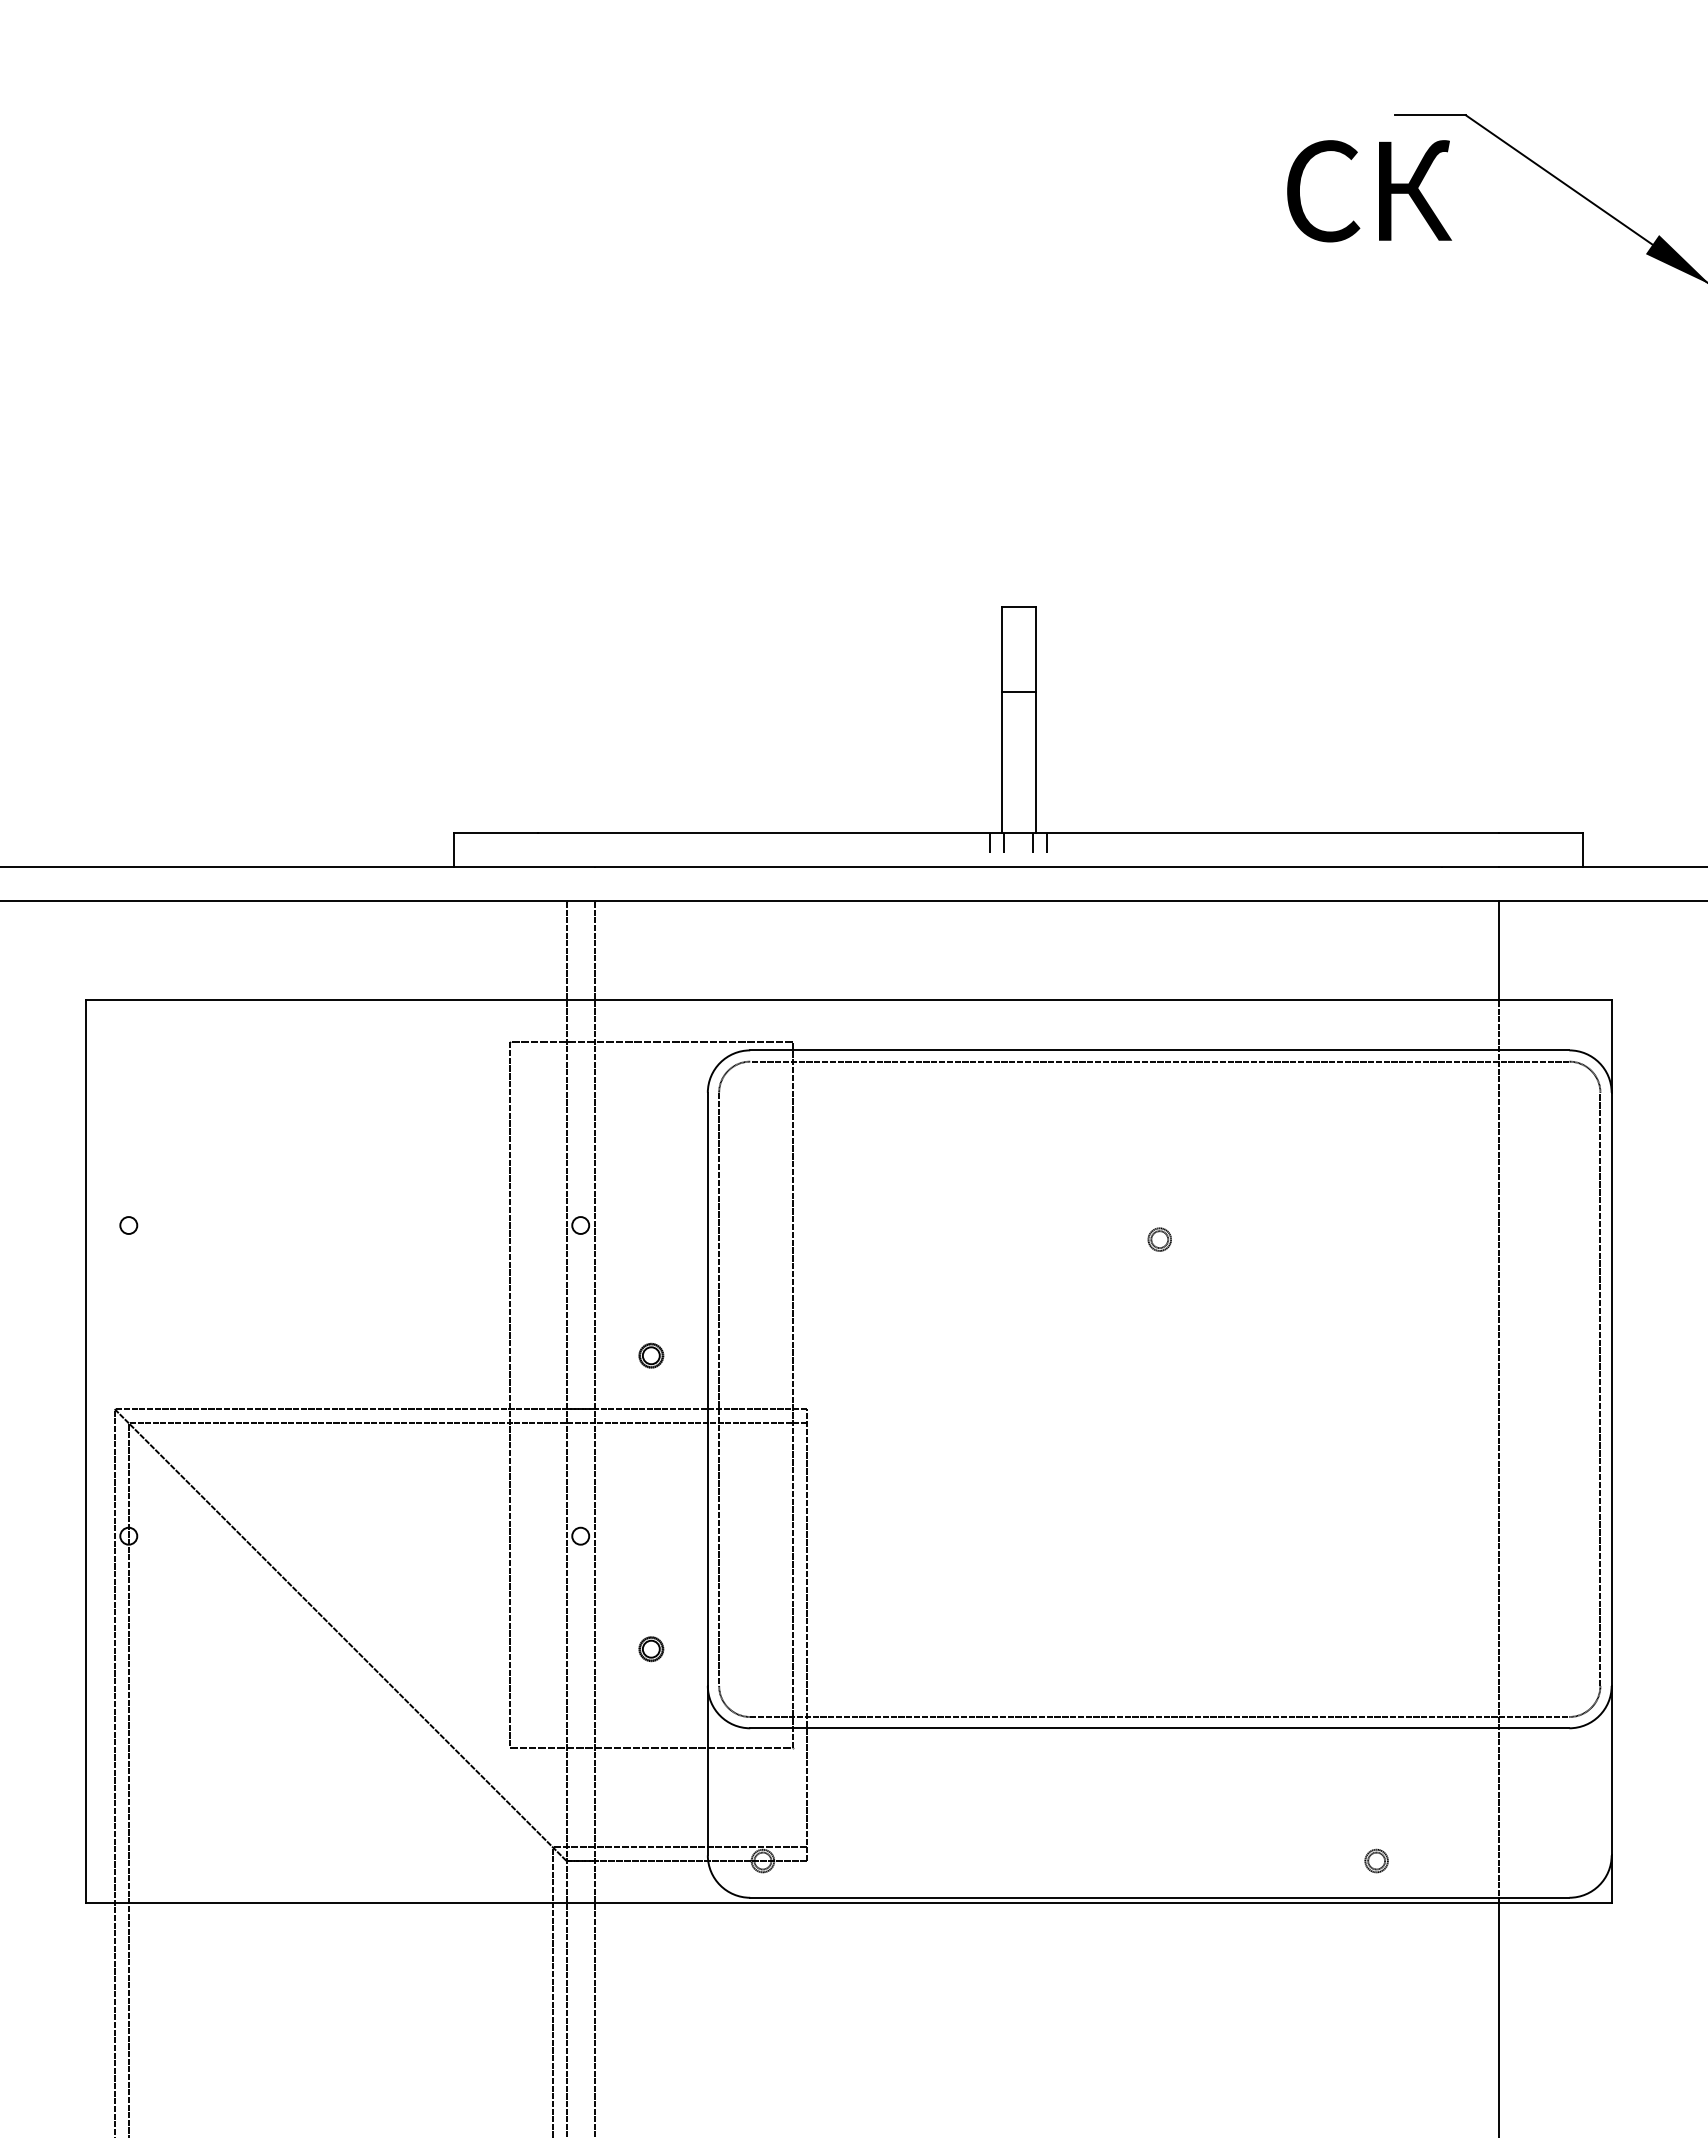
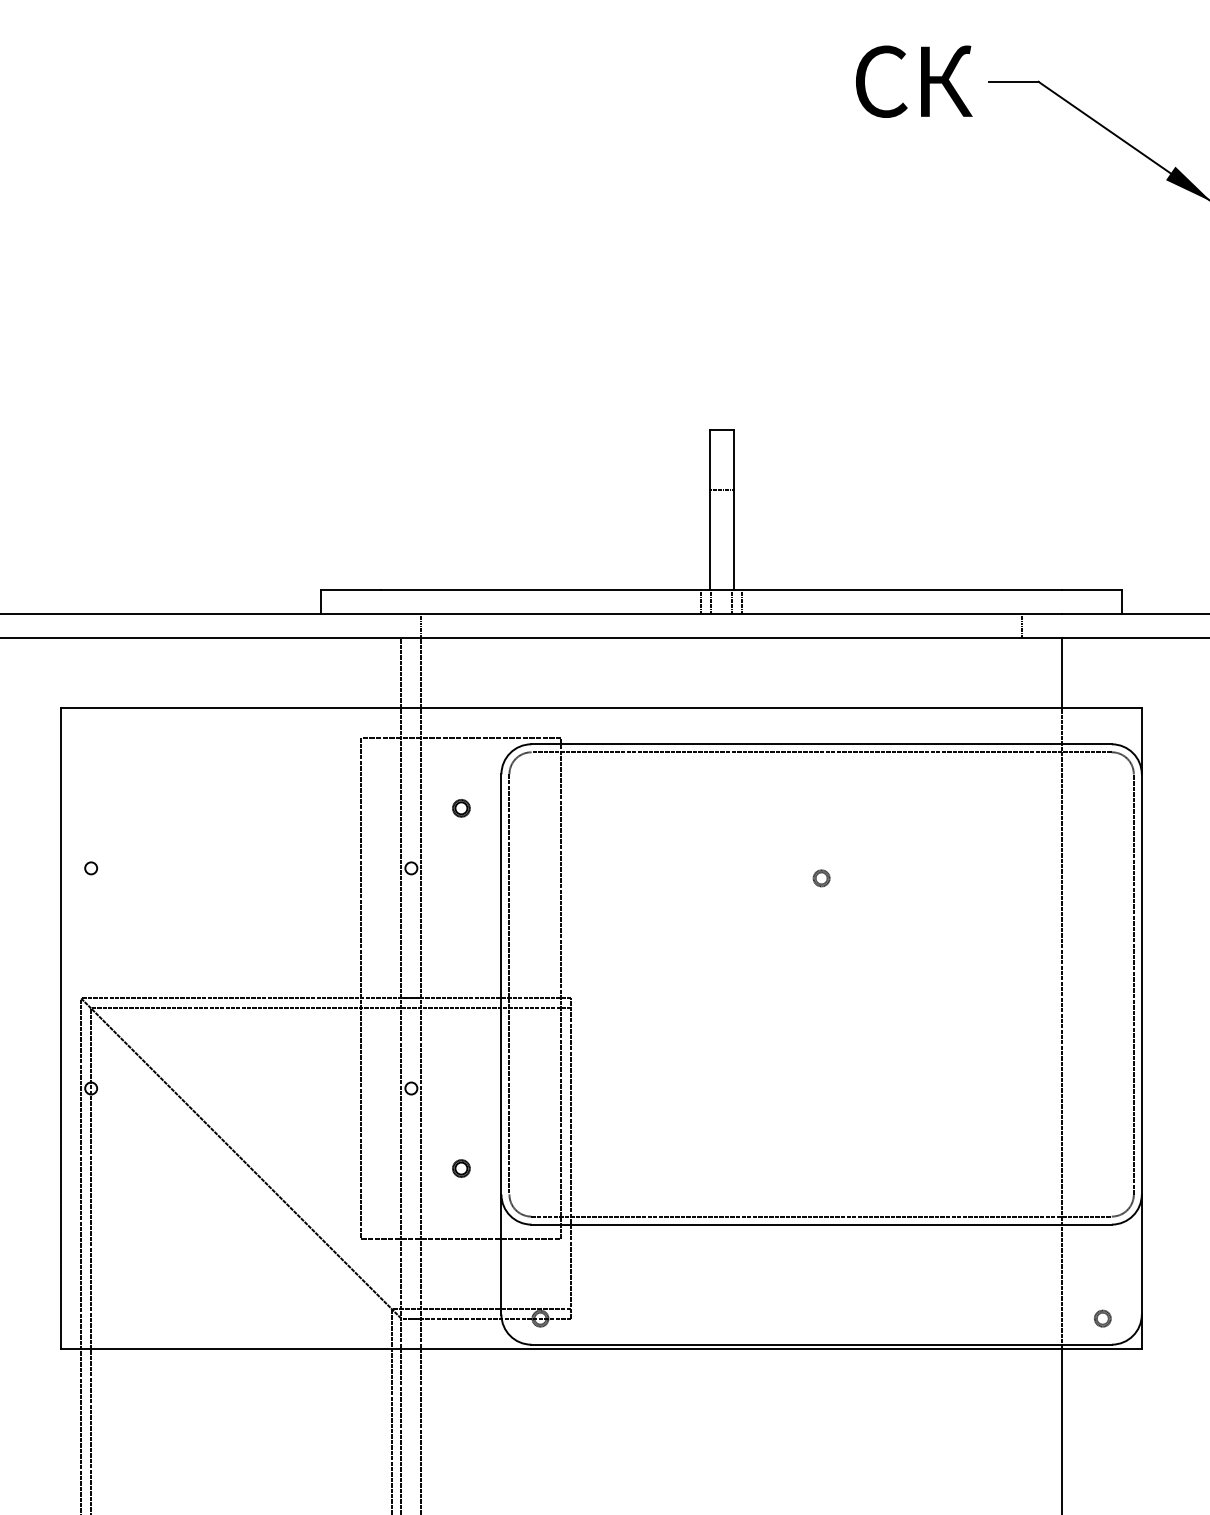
text: (1369, 191) -> (914, 81), moved
part: (651, 1355) -> (461, 808), moved
part: (1376, 1860) -> (1102, 1318), moved

